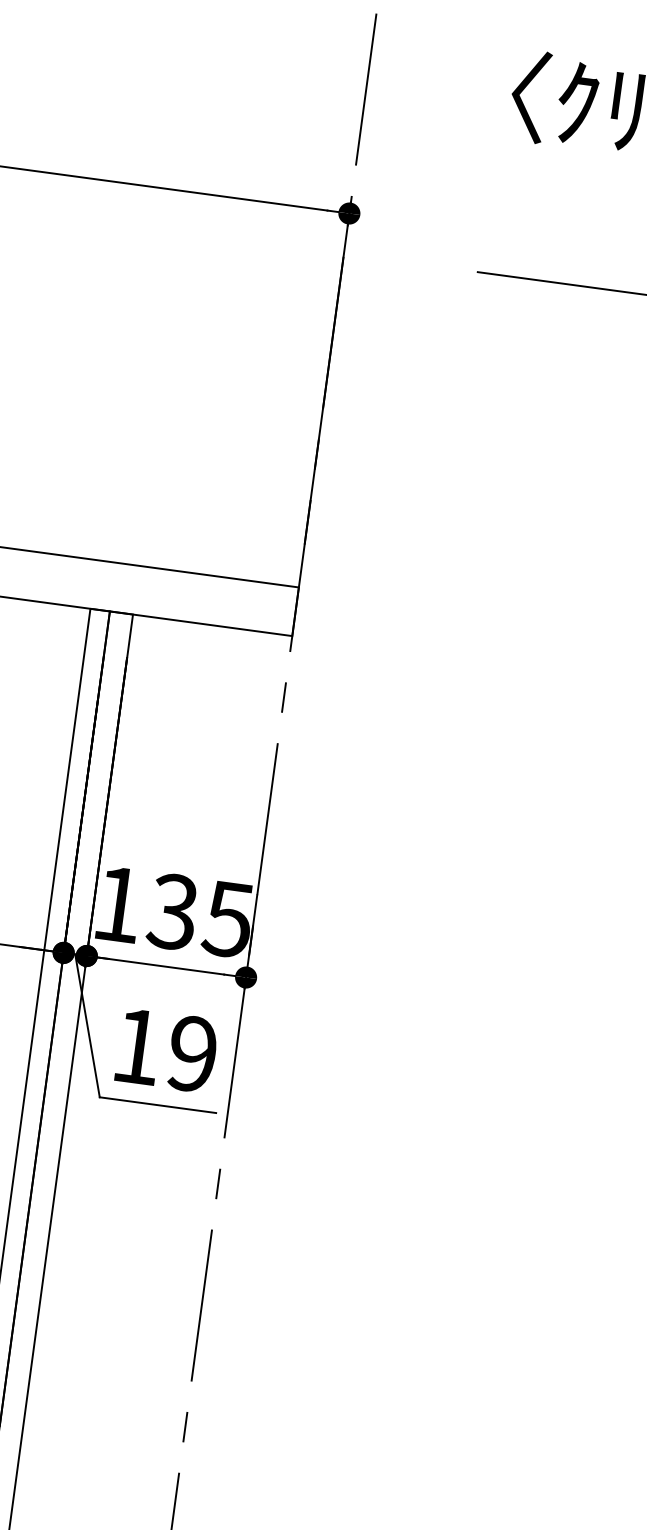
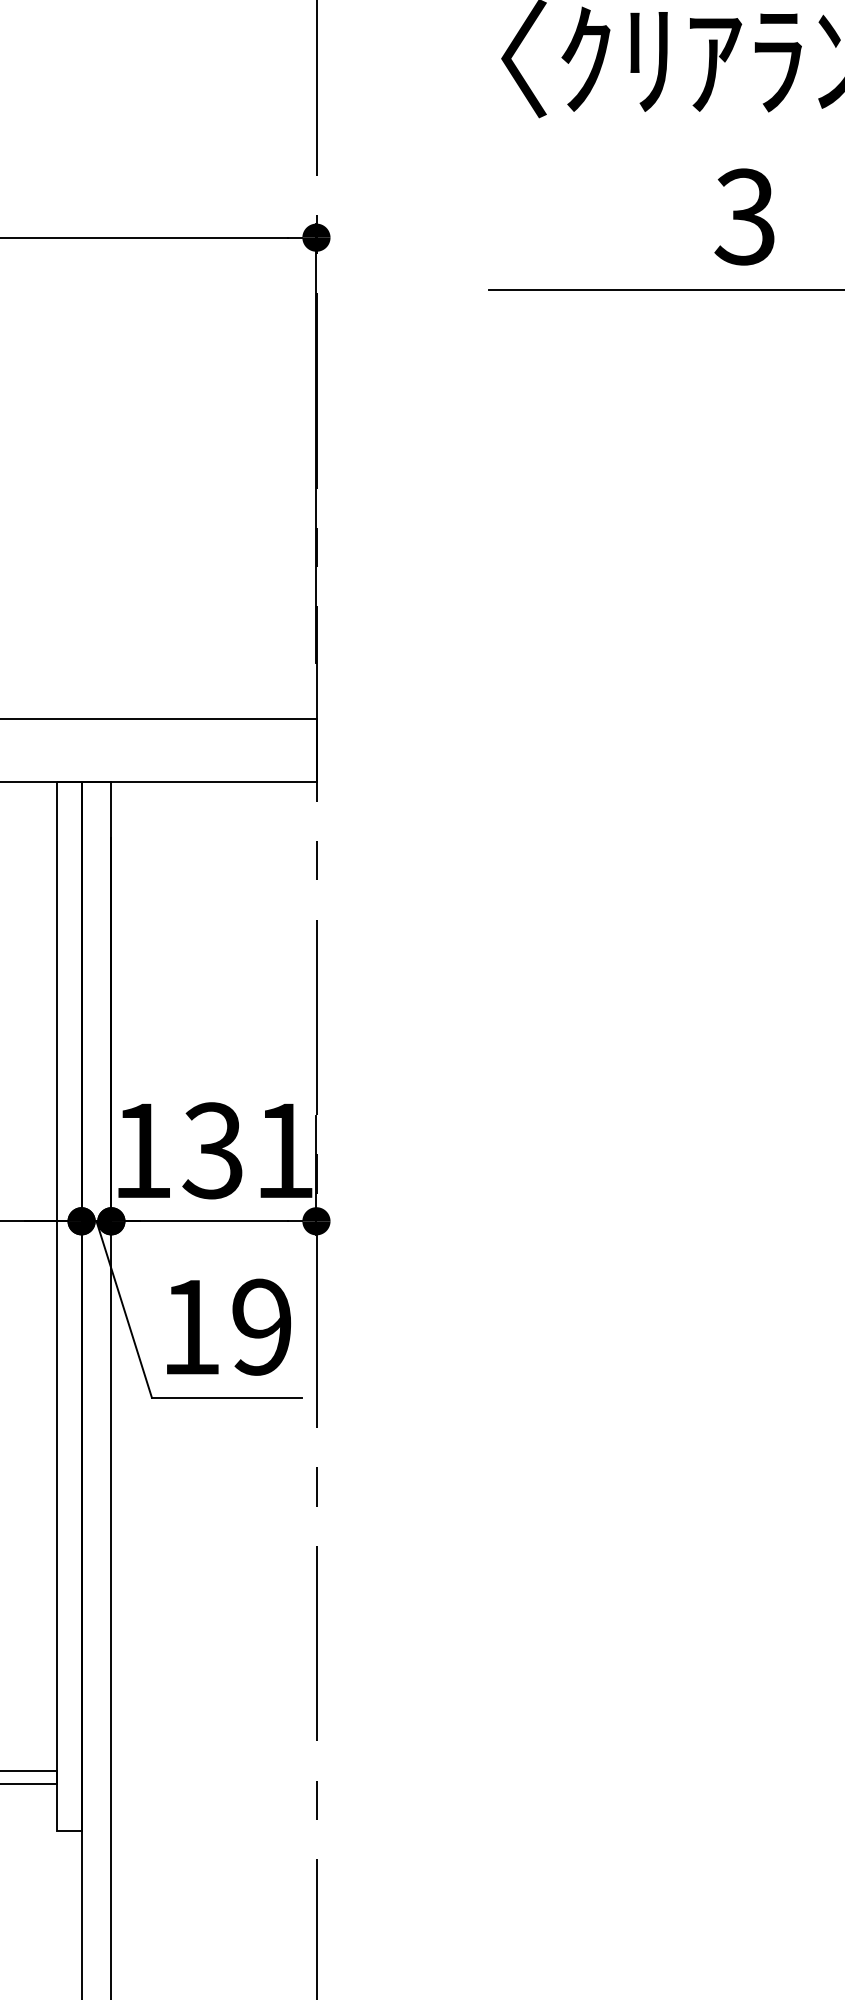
text: (227, 919) -> (283, 1151), 135 -> 131

